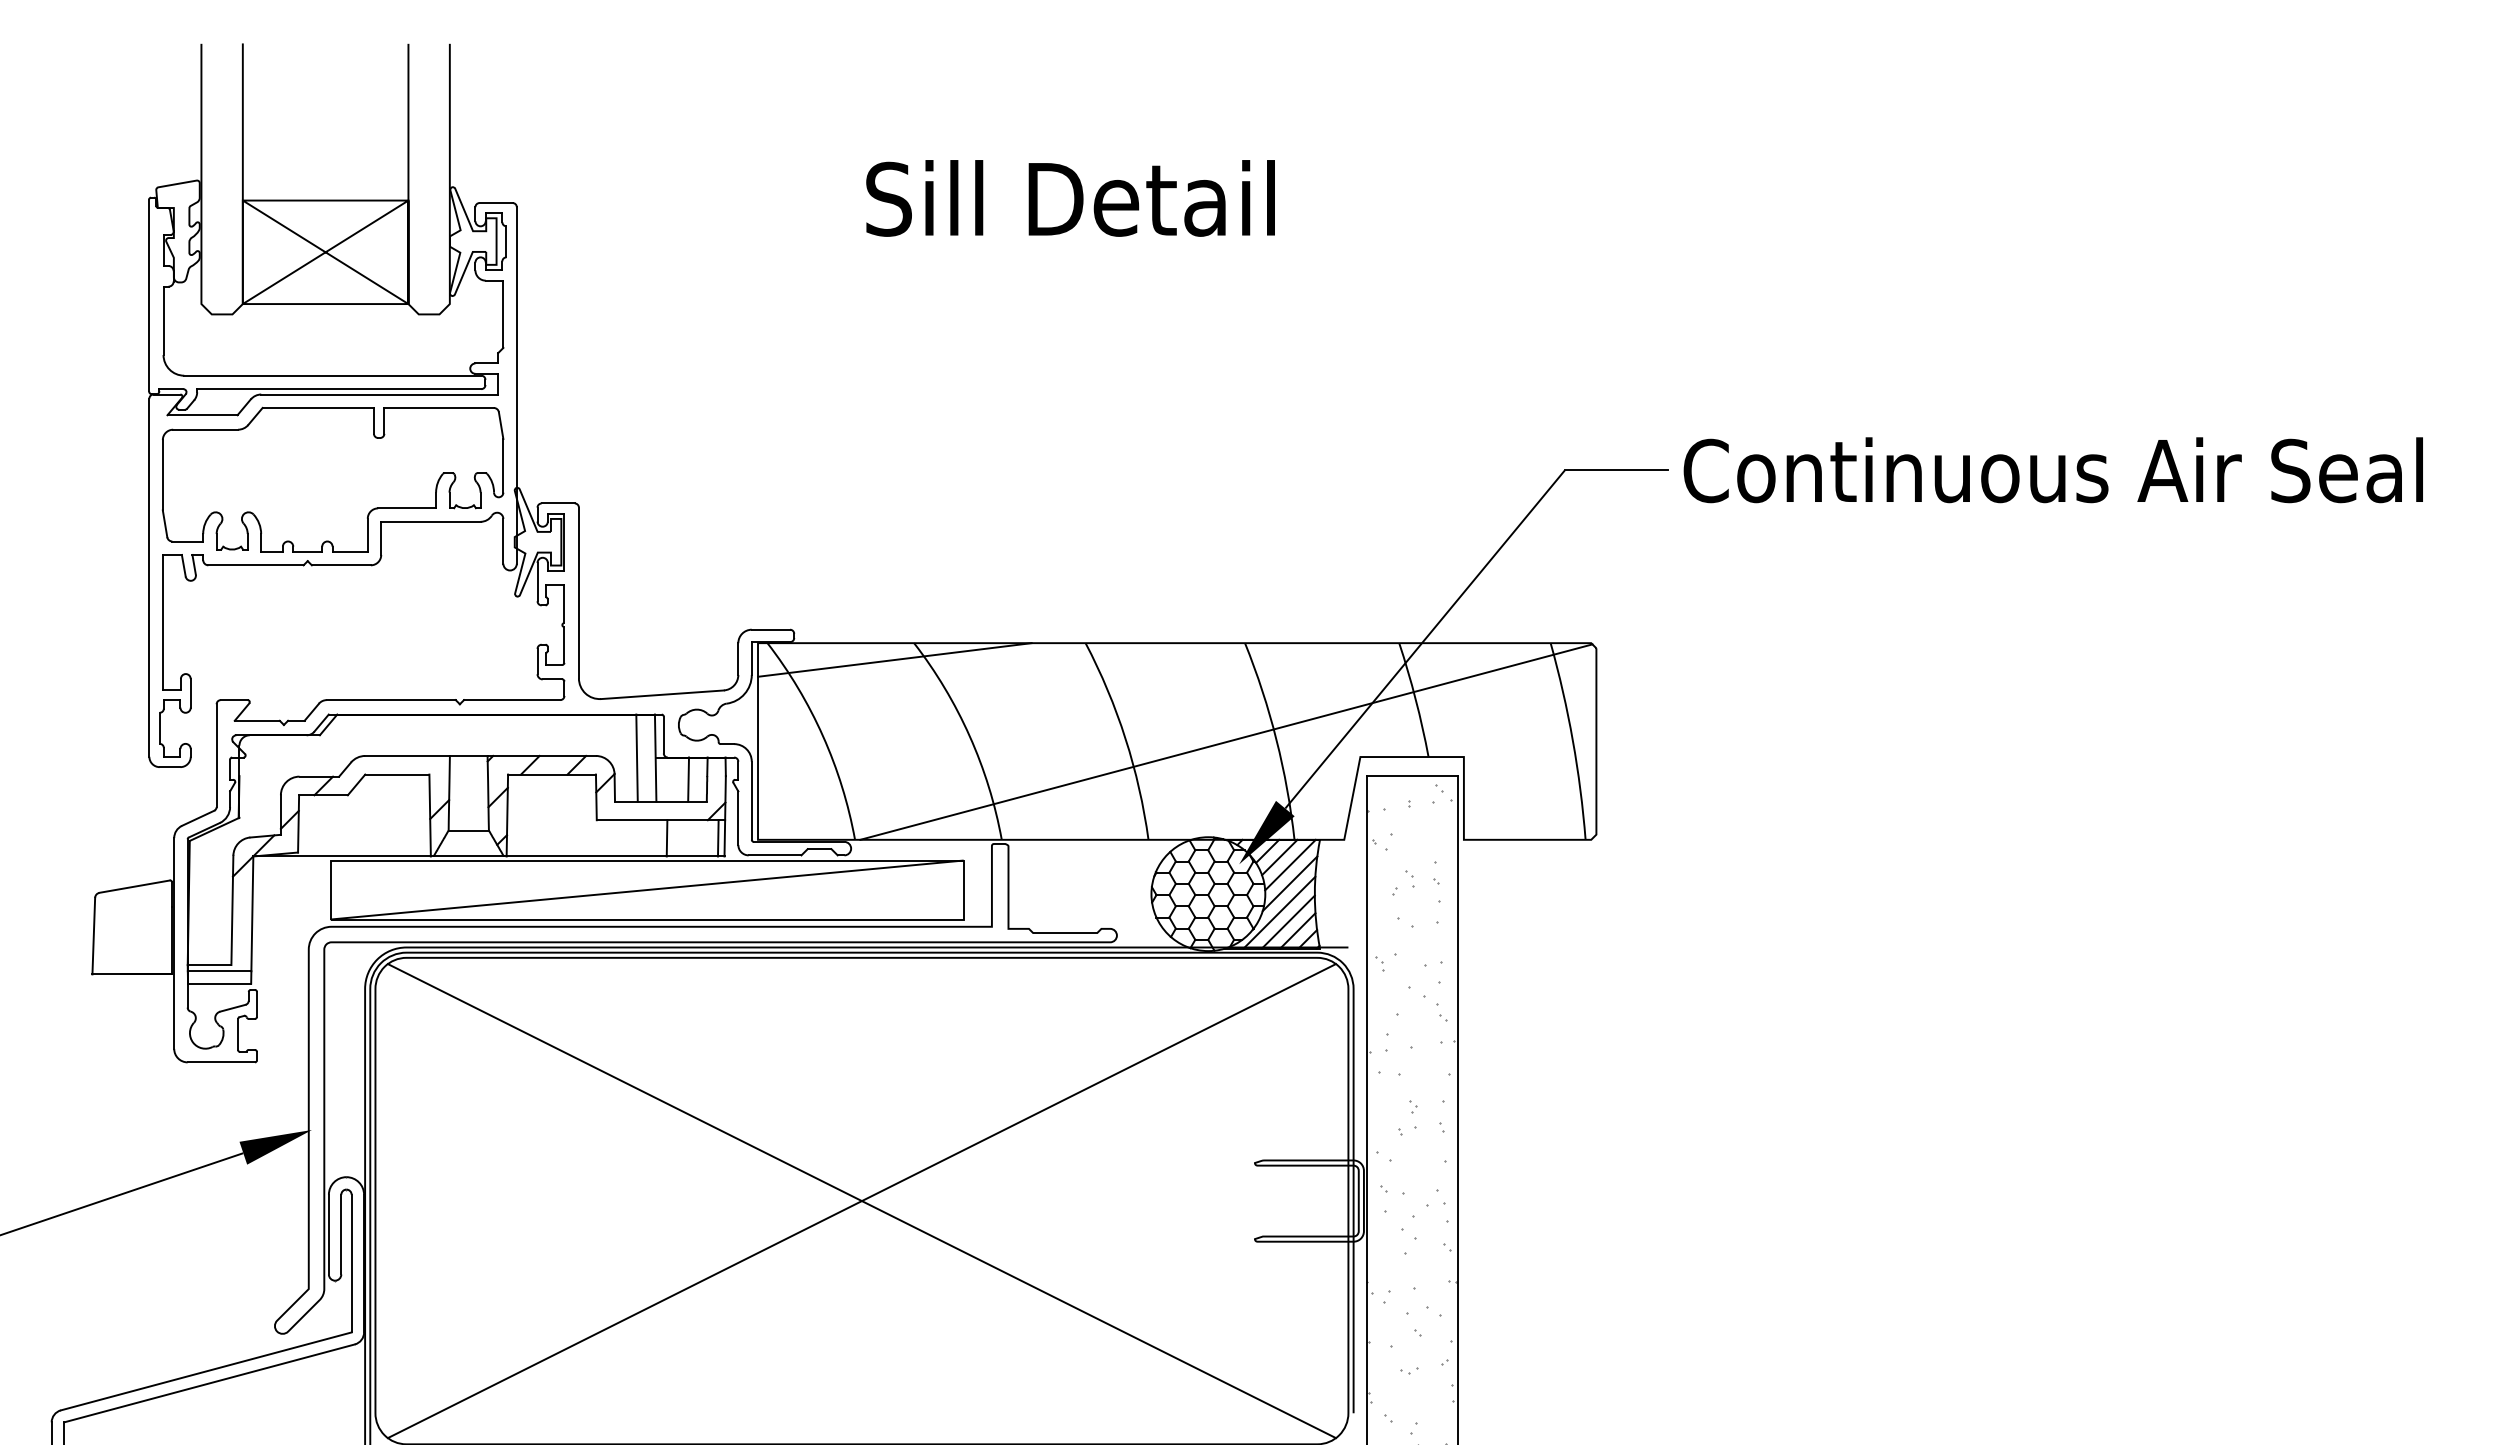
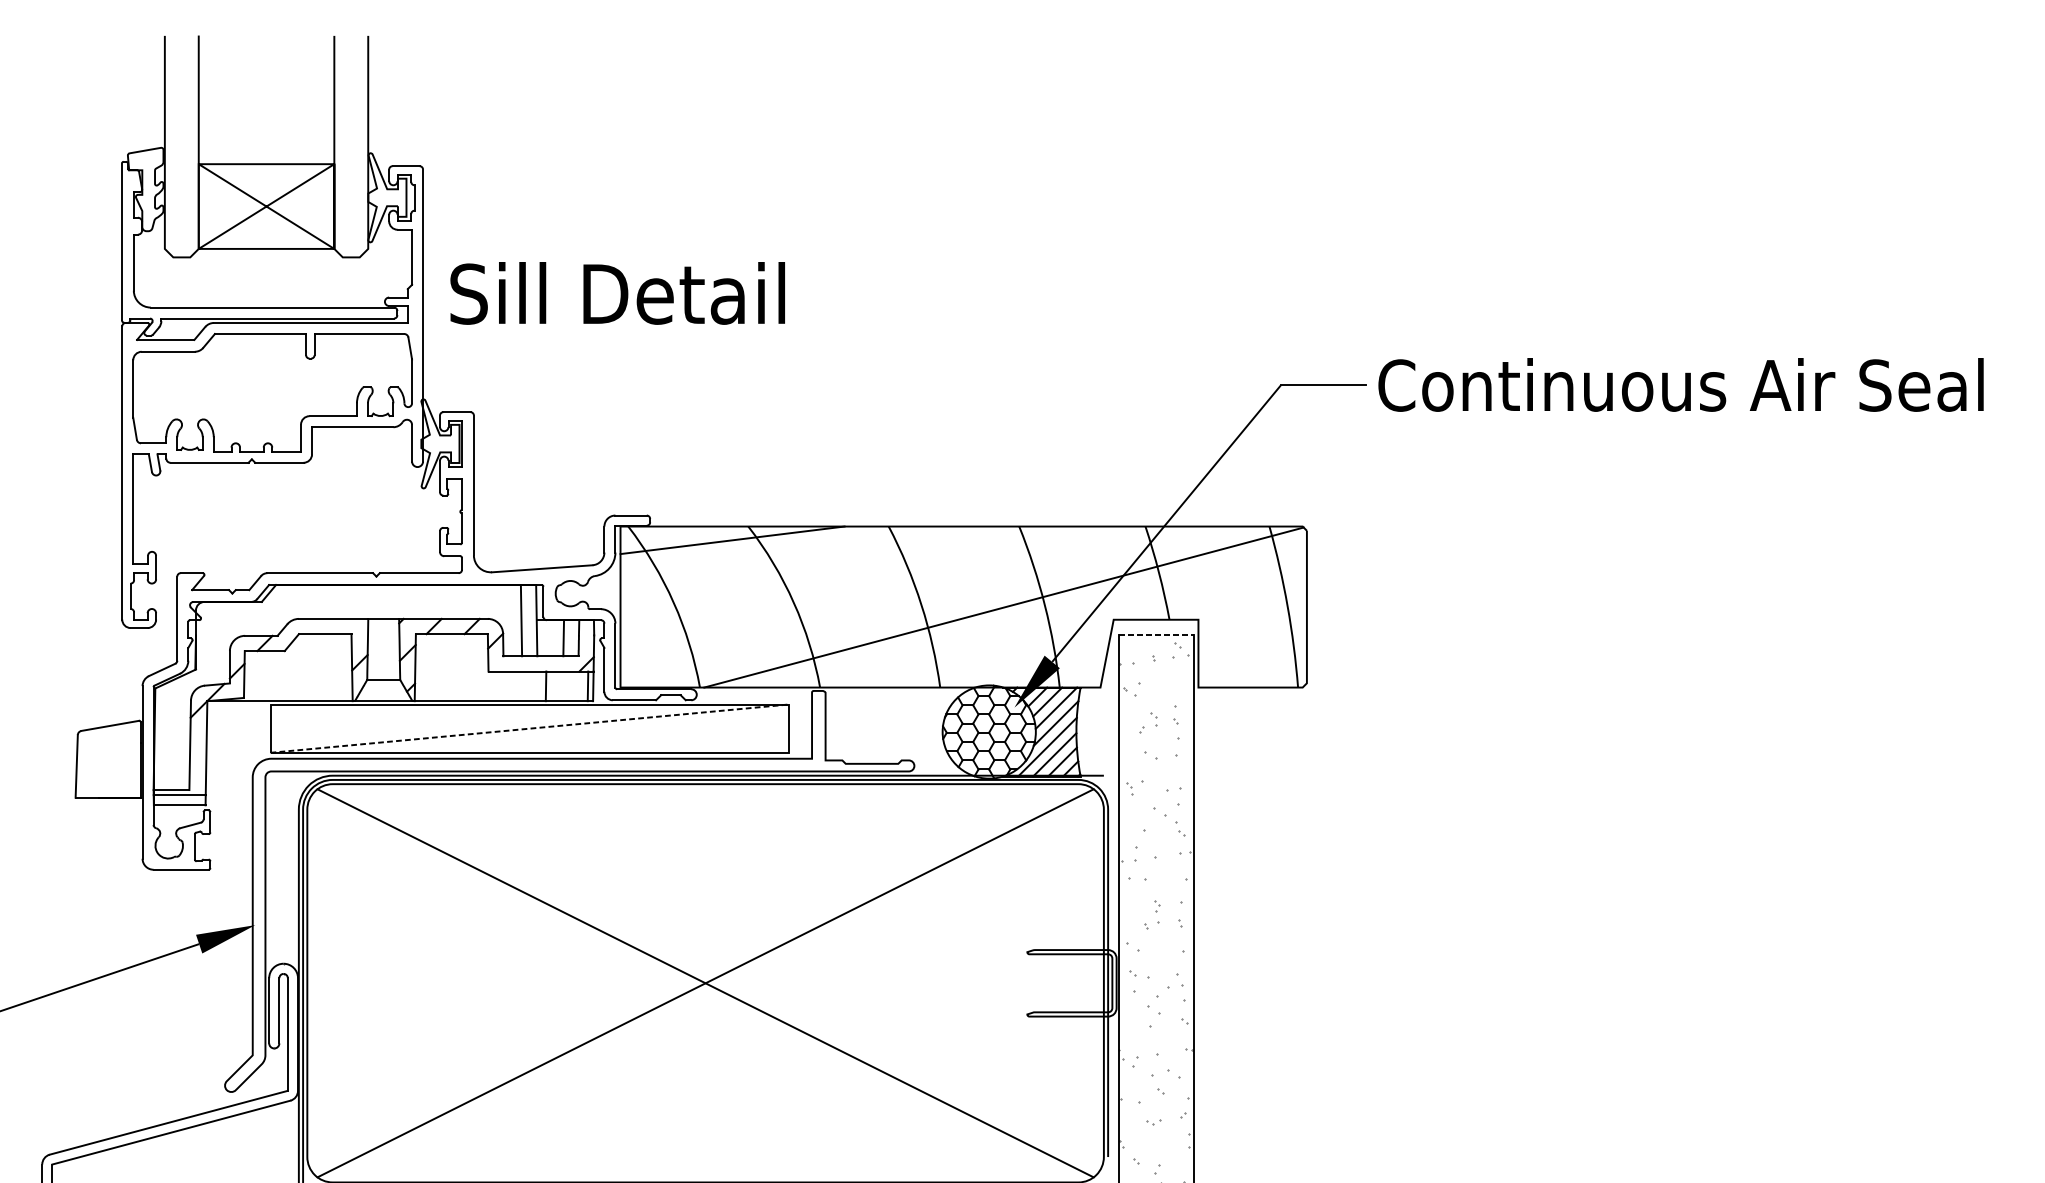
text: (1070, 198) -> (617, 293), moved
line: (1412, 775) -> (1156, 634), solid -> dashed
line: (647, 890) -> (530, 729), solid -> dashed

